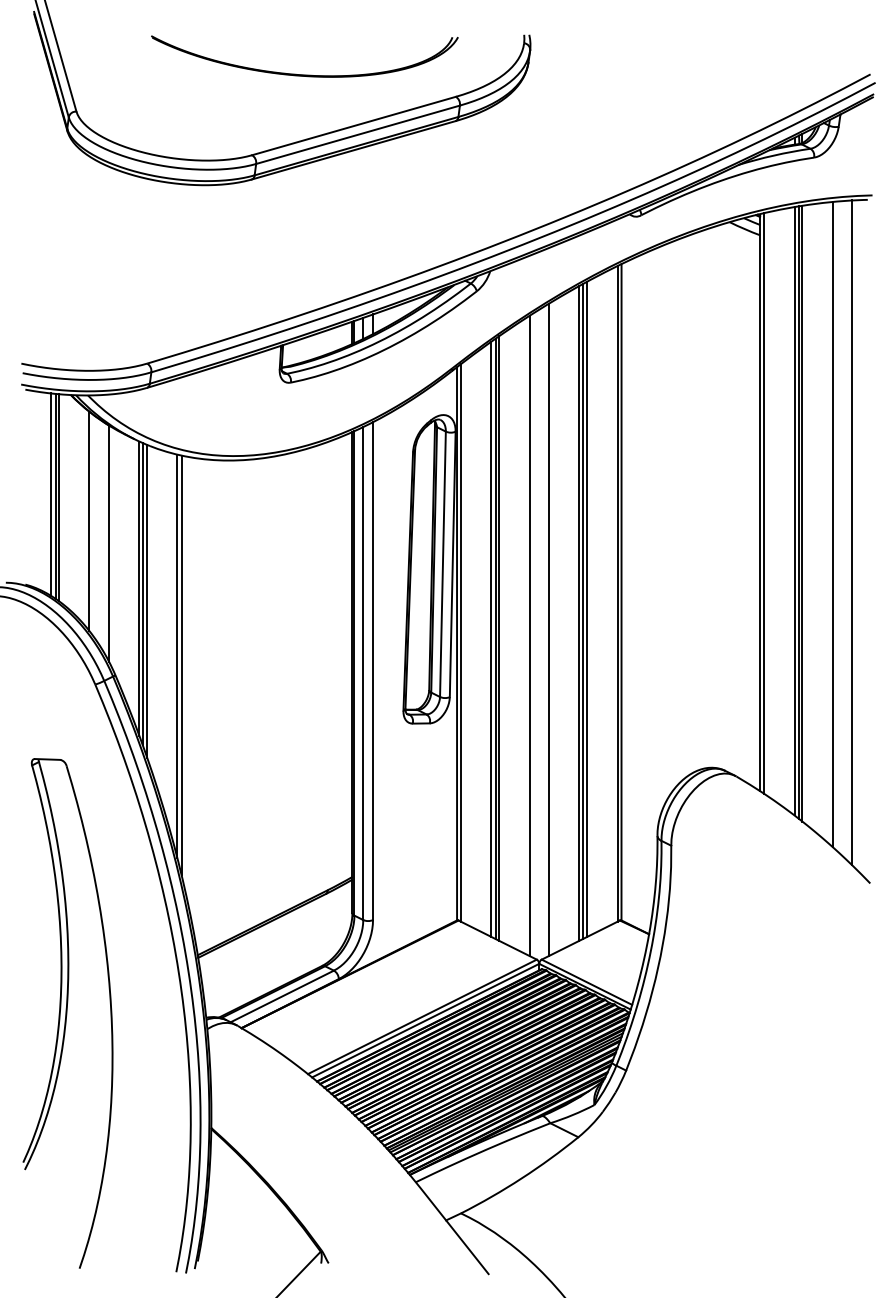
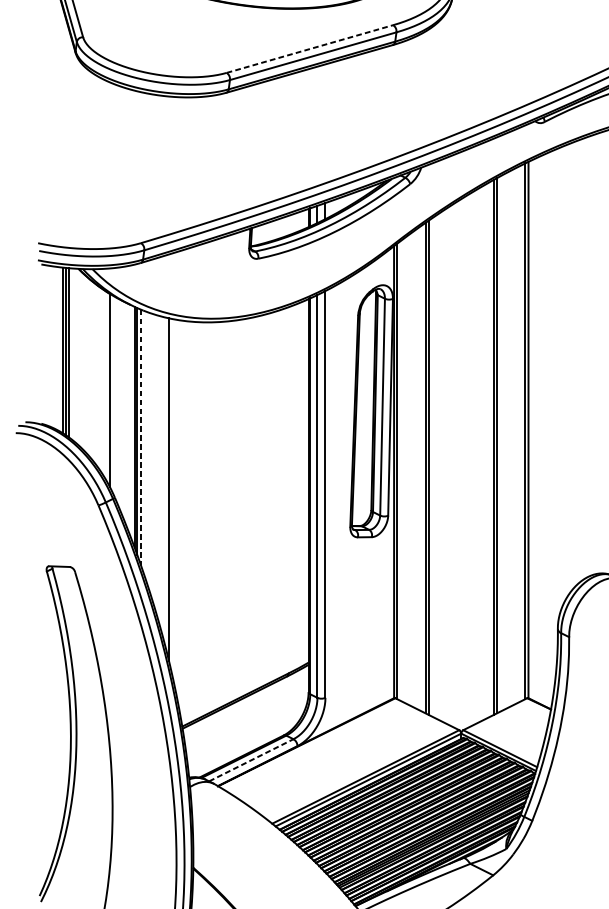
line: (354, 126) -> (310, 49), solid -> dashed
line: (89, 521) -> (93, 372), removed
line: (147, 601) -> (141, 437), solid -> dashed
line: (587, 608) -> (500, 443), removed
line: (549, 629) -> (469, 460), removed
line: (529, 635) -> (453, 465), removed
line: (491, 638) -> (422, 467), removed
line: (177, 656) -> (165, 482), removed
line: (282, 996) -> (251, 760), solid -> dashed

